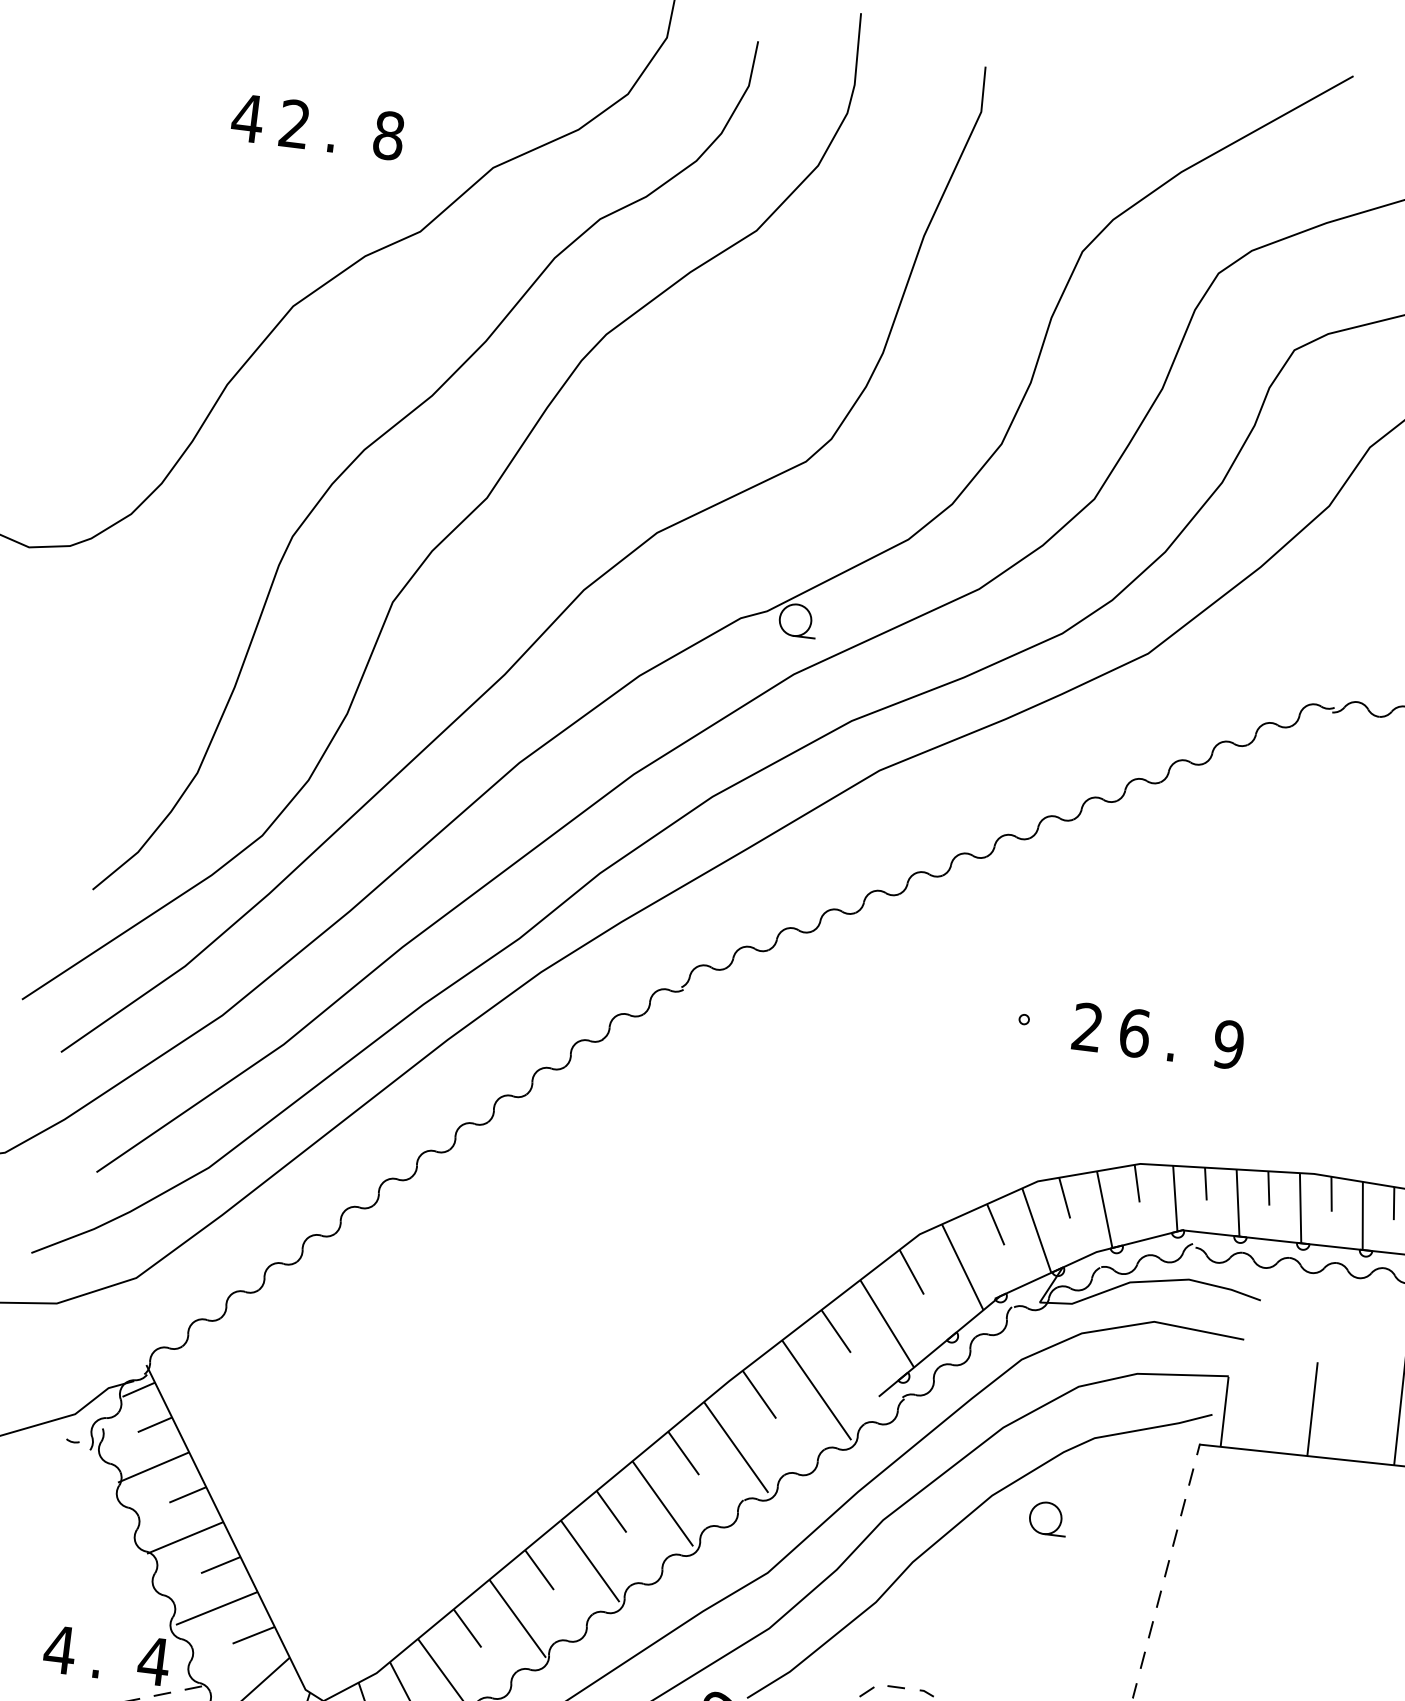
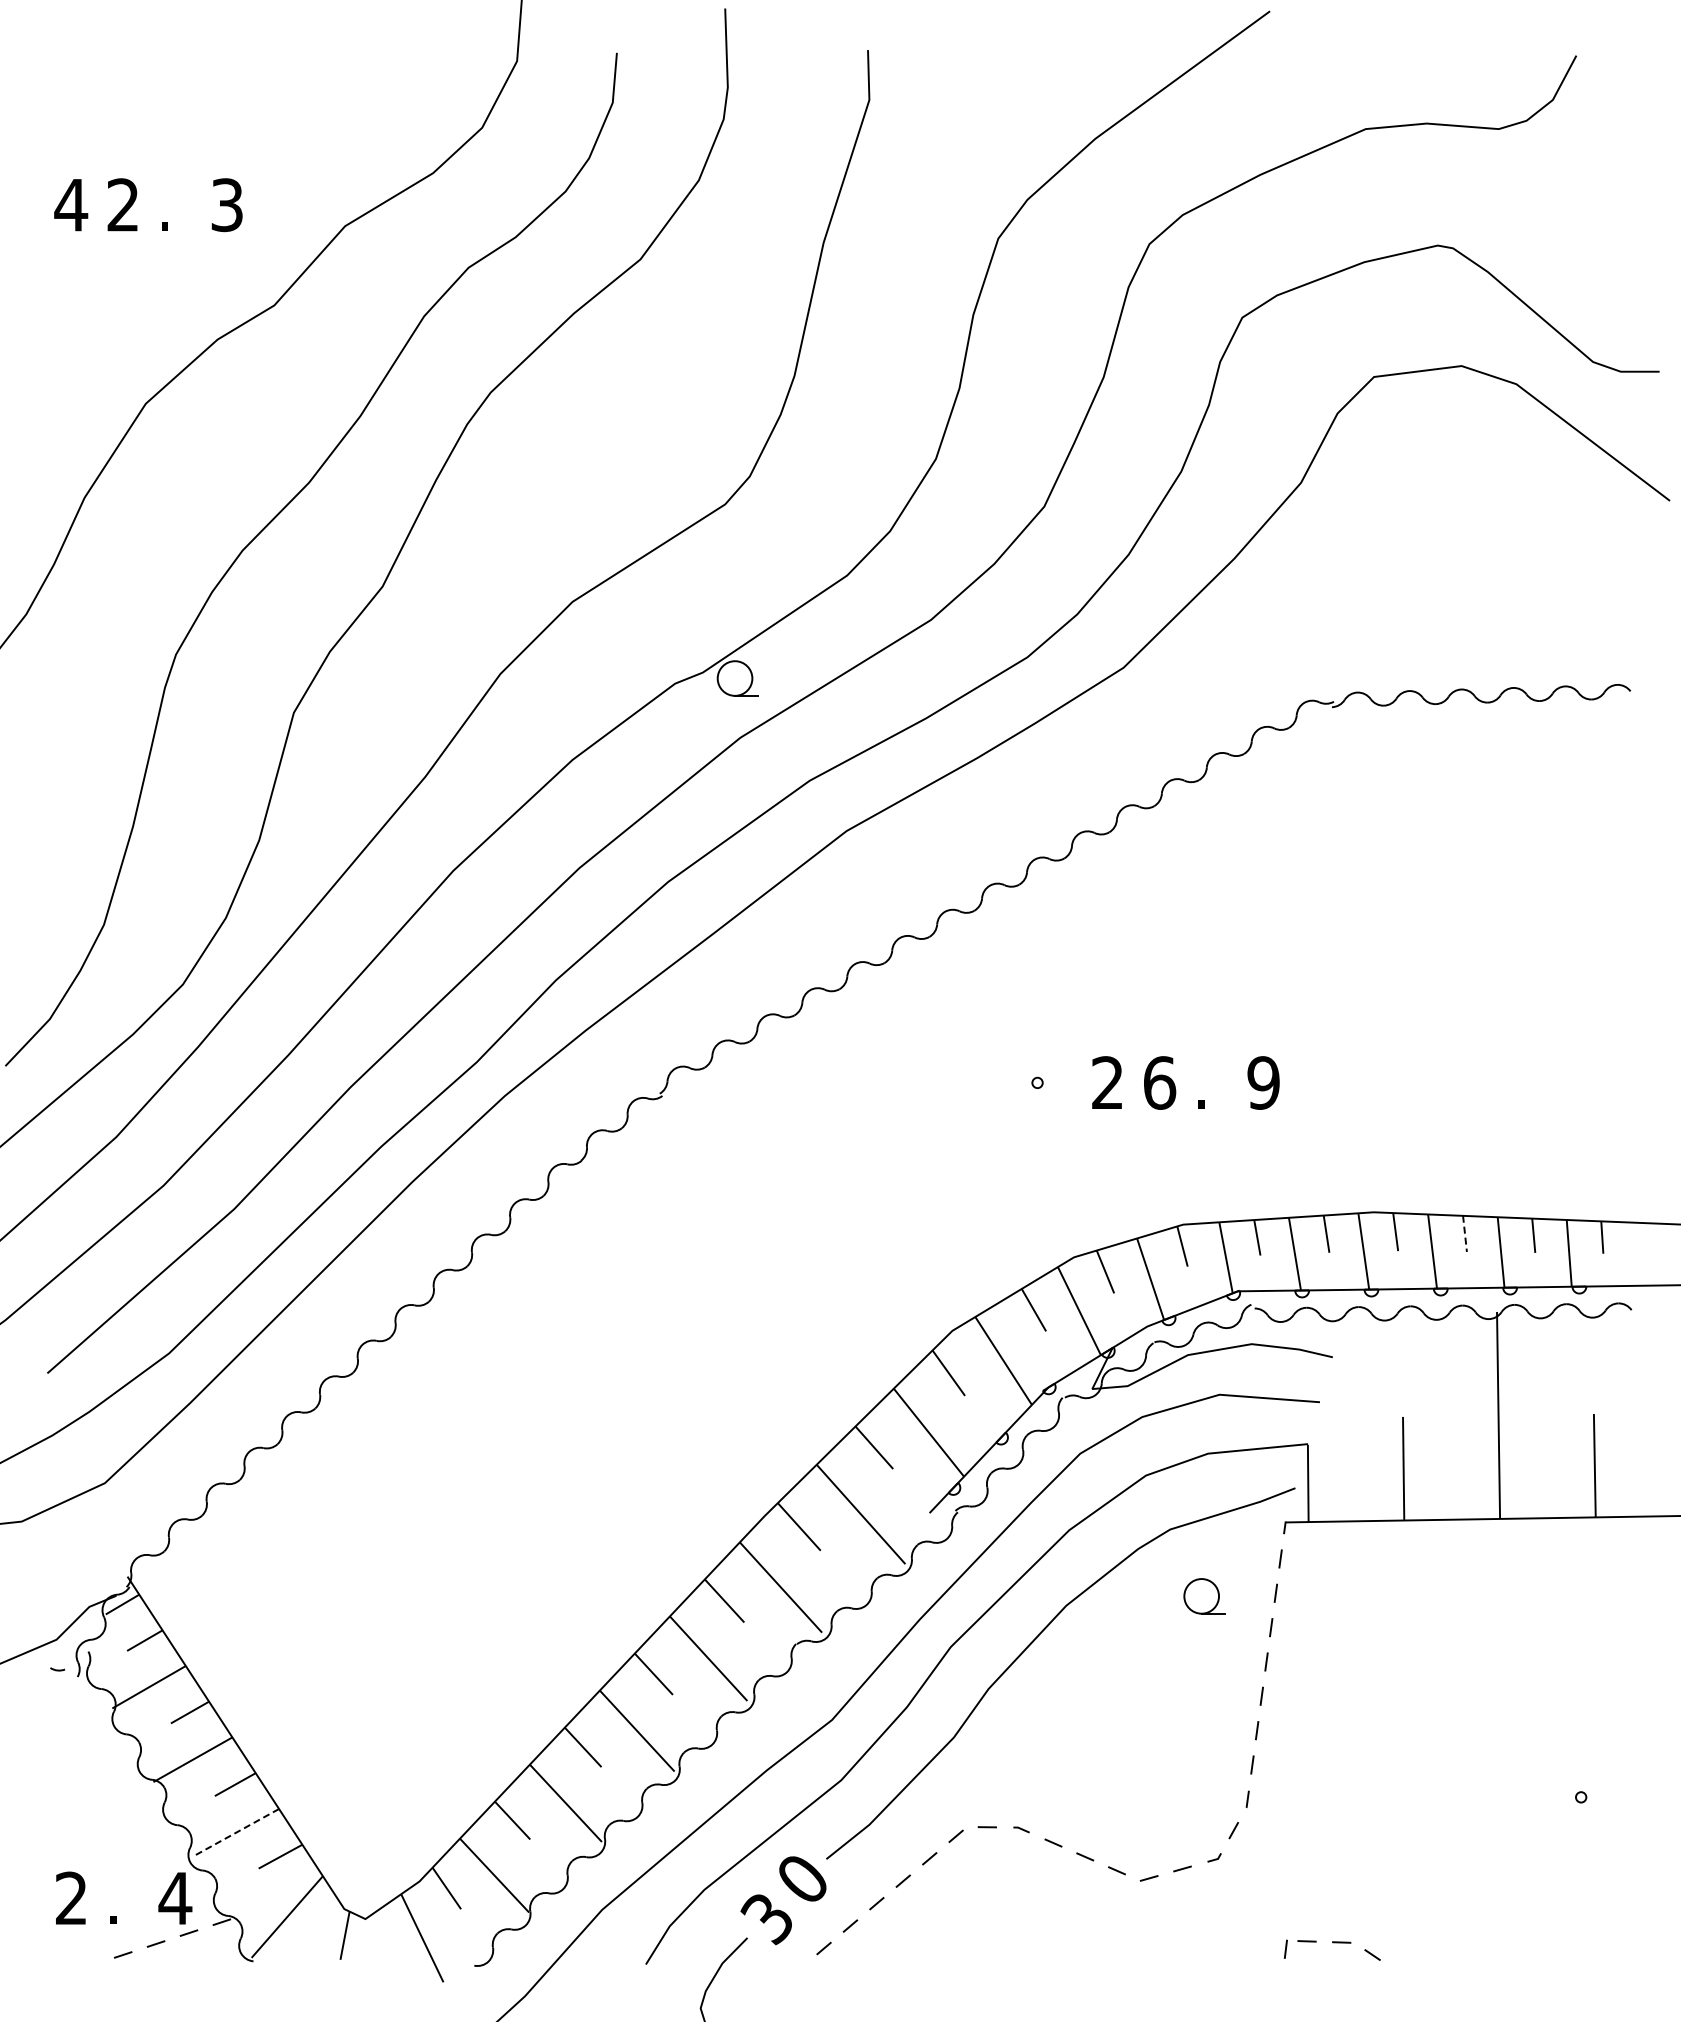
text: (389, 136) -> (227, 205), 8 -> 3
line: (1394, 1204) -> (1465, 1234), solid -> dashed
part: (1048, 1518) -> (1204, 1596), moved
line: (216, 1608) -> (236, 1832), solid -> dashed
text: (60, 1649) -> (71, 1897), 4 -> 2

